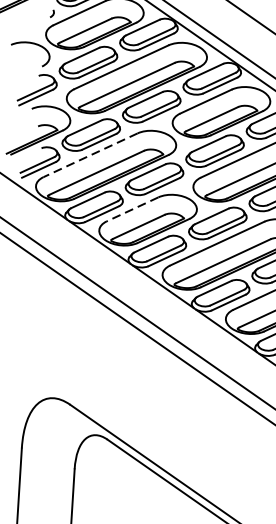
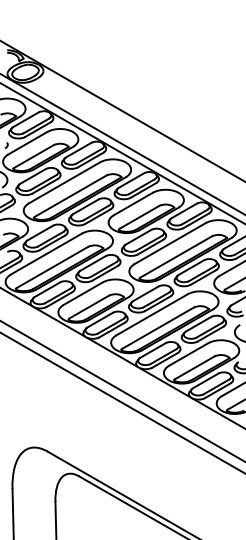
line: (90, 155) -> (46, 254), dashed -> solid
line: (131, 209) -> (82, 293), dashed -> solid

